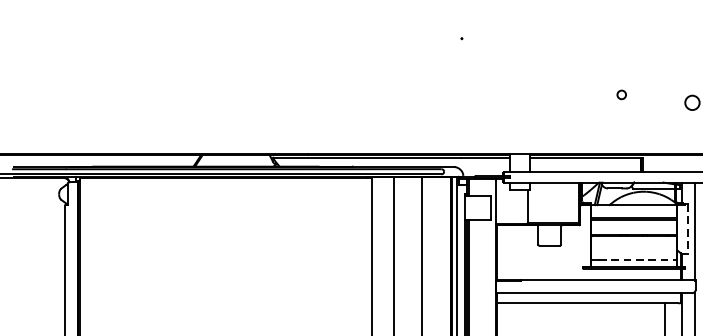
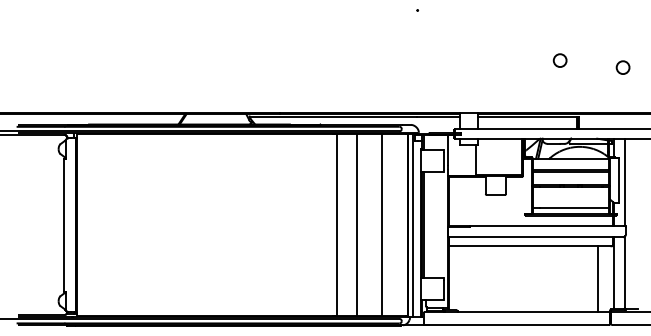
circle: (621, 94) -> (559, 60), size x1.67
line: (688, 229) -> (619, 180), dashed -> solid
line: (637, 259) -> (574, 207), dashed -> solid

